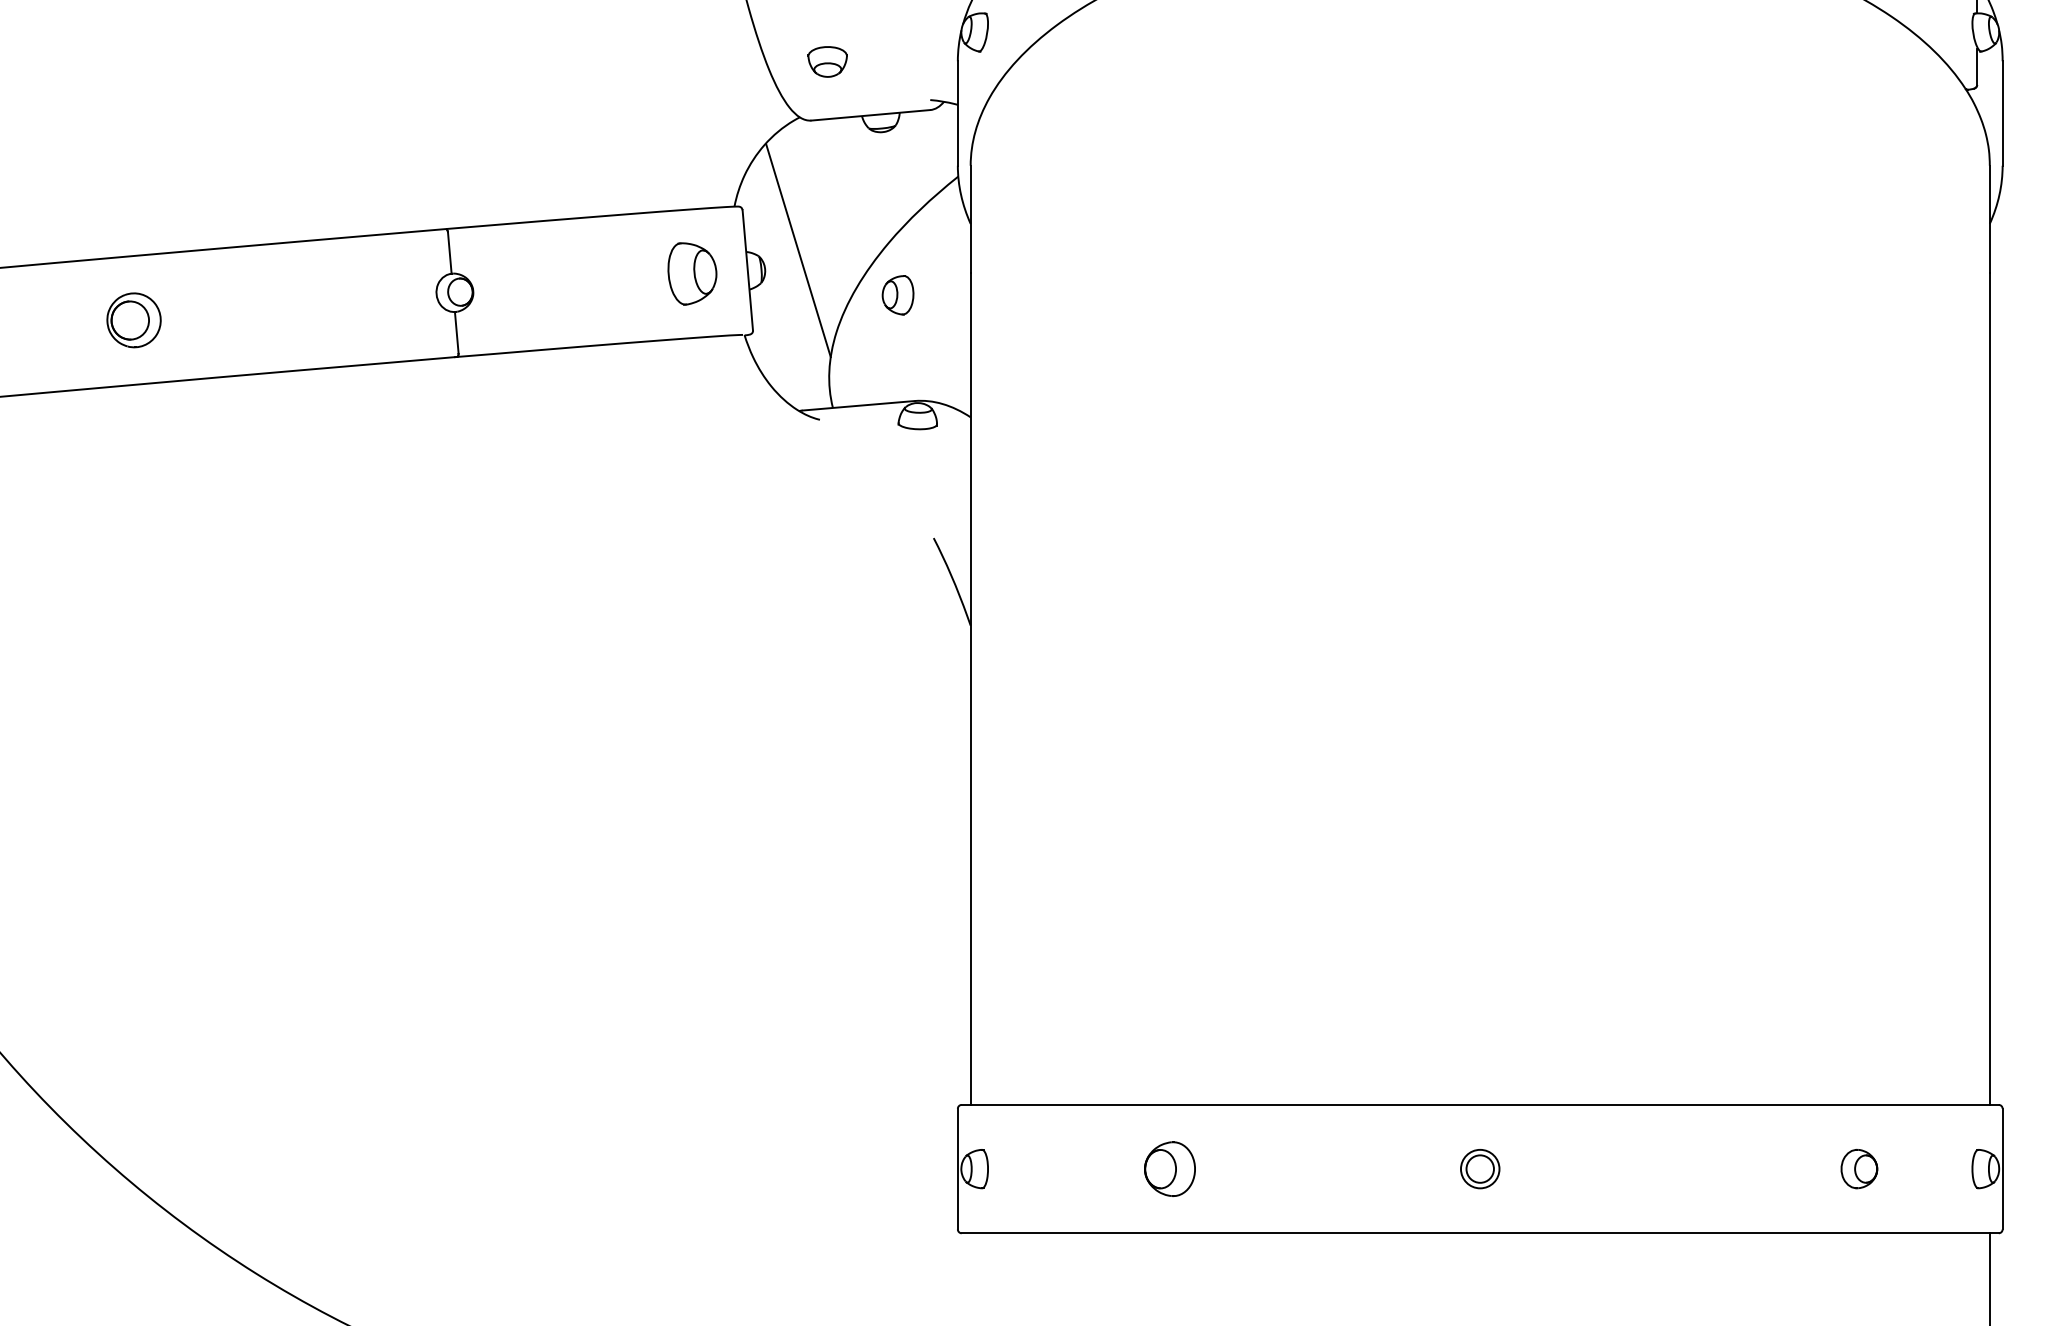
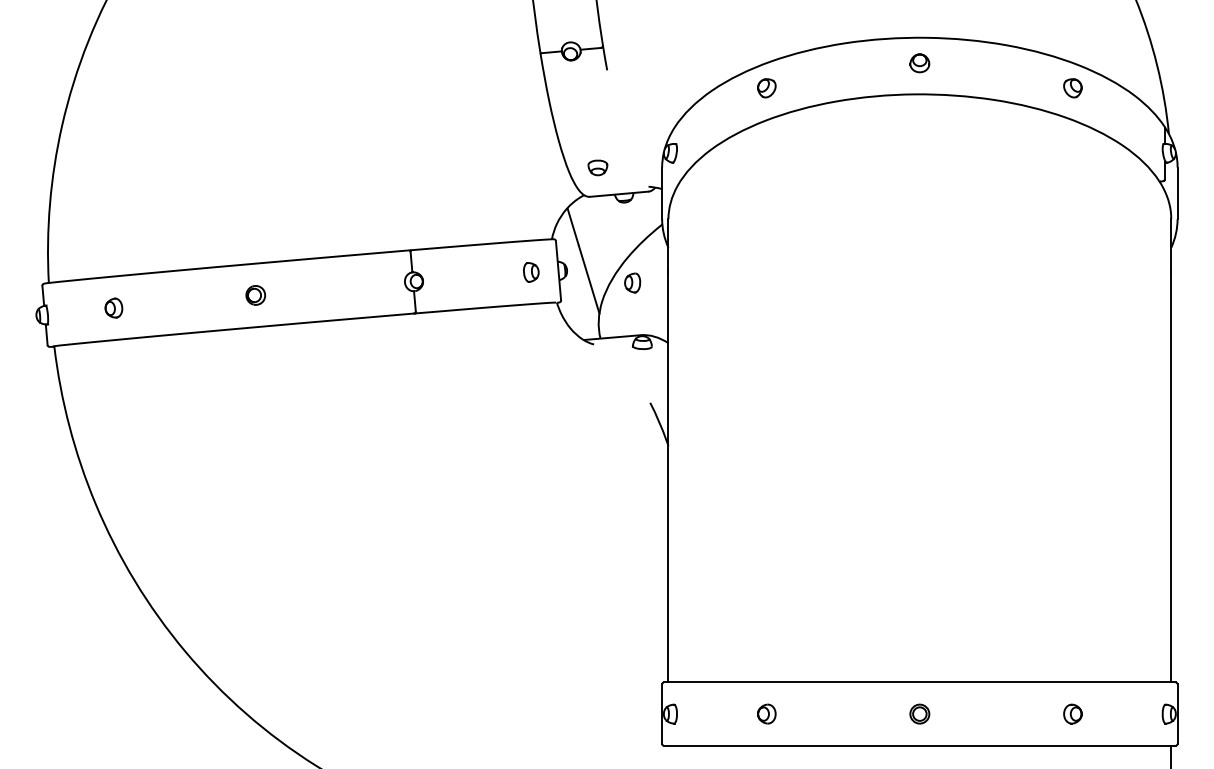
part: (693, 273) -> (531, 272), size x0.62
part: (133, 320) -> (255, 295), size x0.71
part: (1169, 1167) -> (766, 713), size x0.71
part: (1858, 1167) -> (1072, 713), moved

